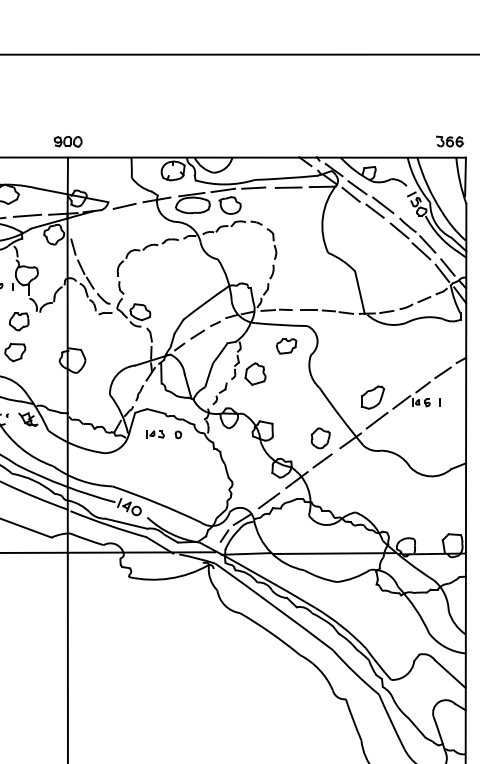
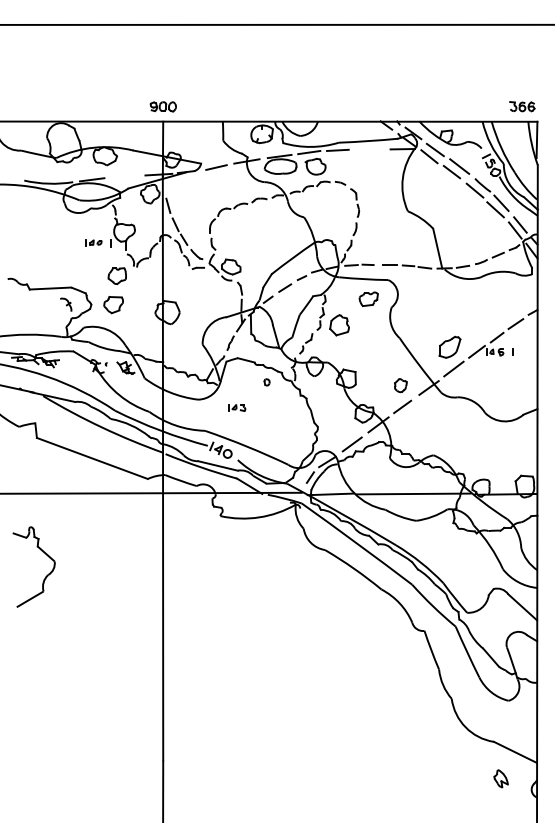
line: (288, 187) -> (370, 149), removed
line: (26, 215) -> (124, 176), removed
part: (155, 433) -> (237, 407), moved
part: (320, 438) -> (400, 385), size x0.7

